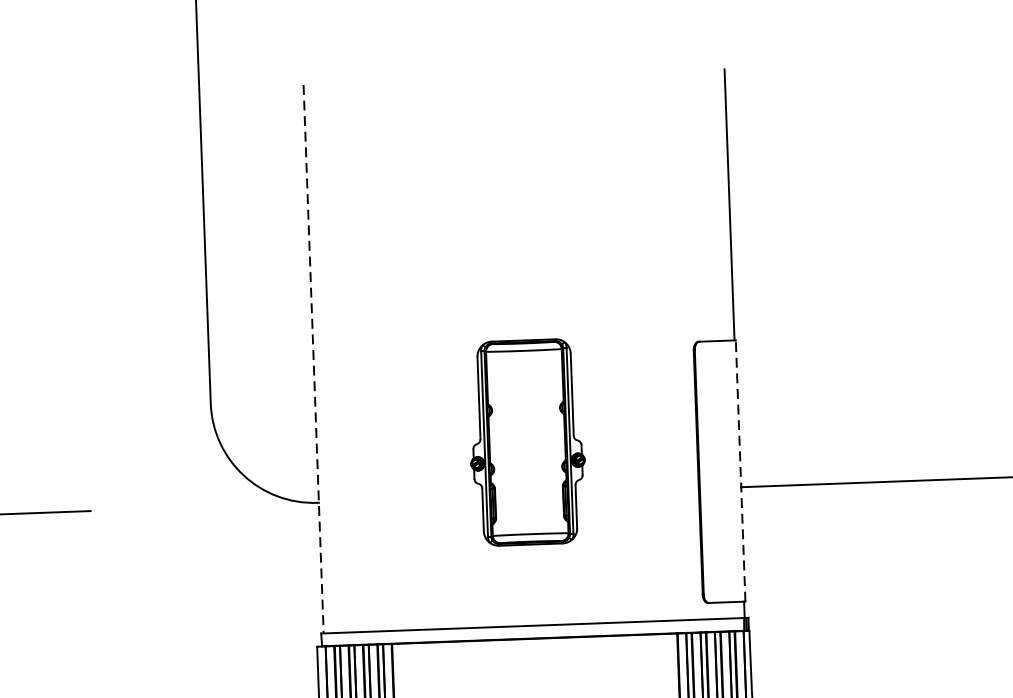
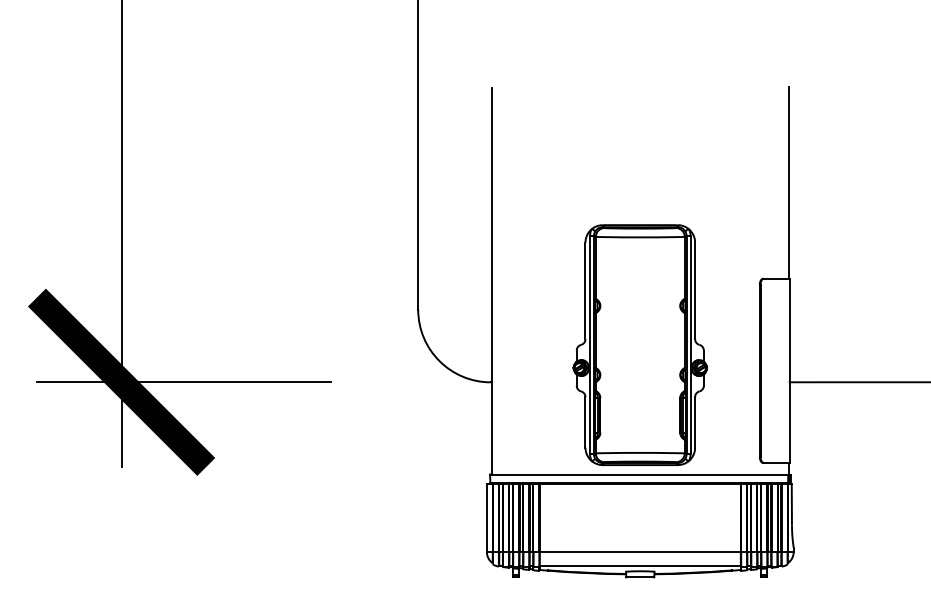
line: (313, 359) -> (491, 281), dashed -> solid
part: (526, 442) -> (639, 345), size x1.67
line: (740, 470) -> (789, 370), dashed -> solid

